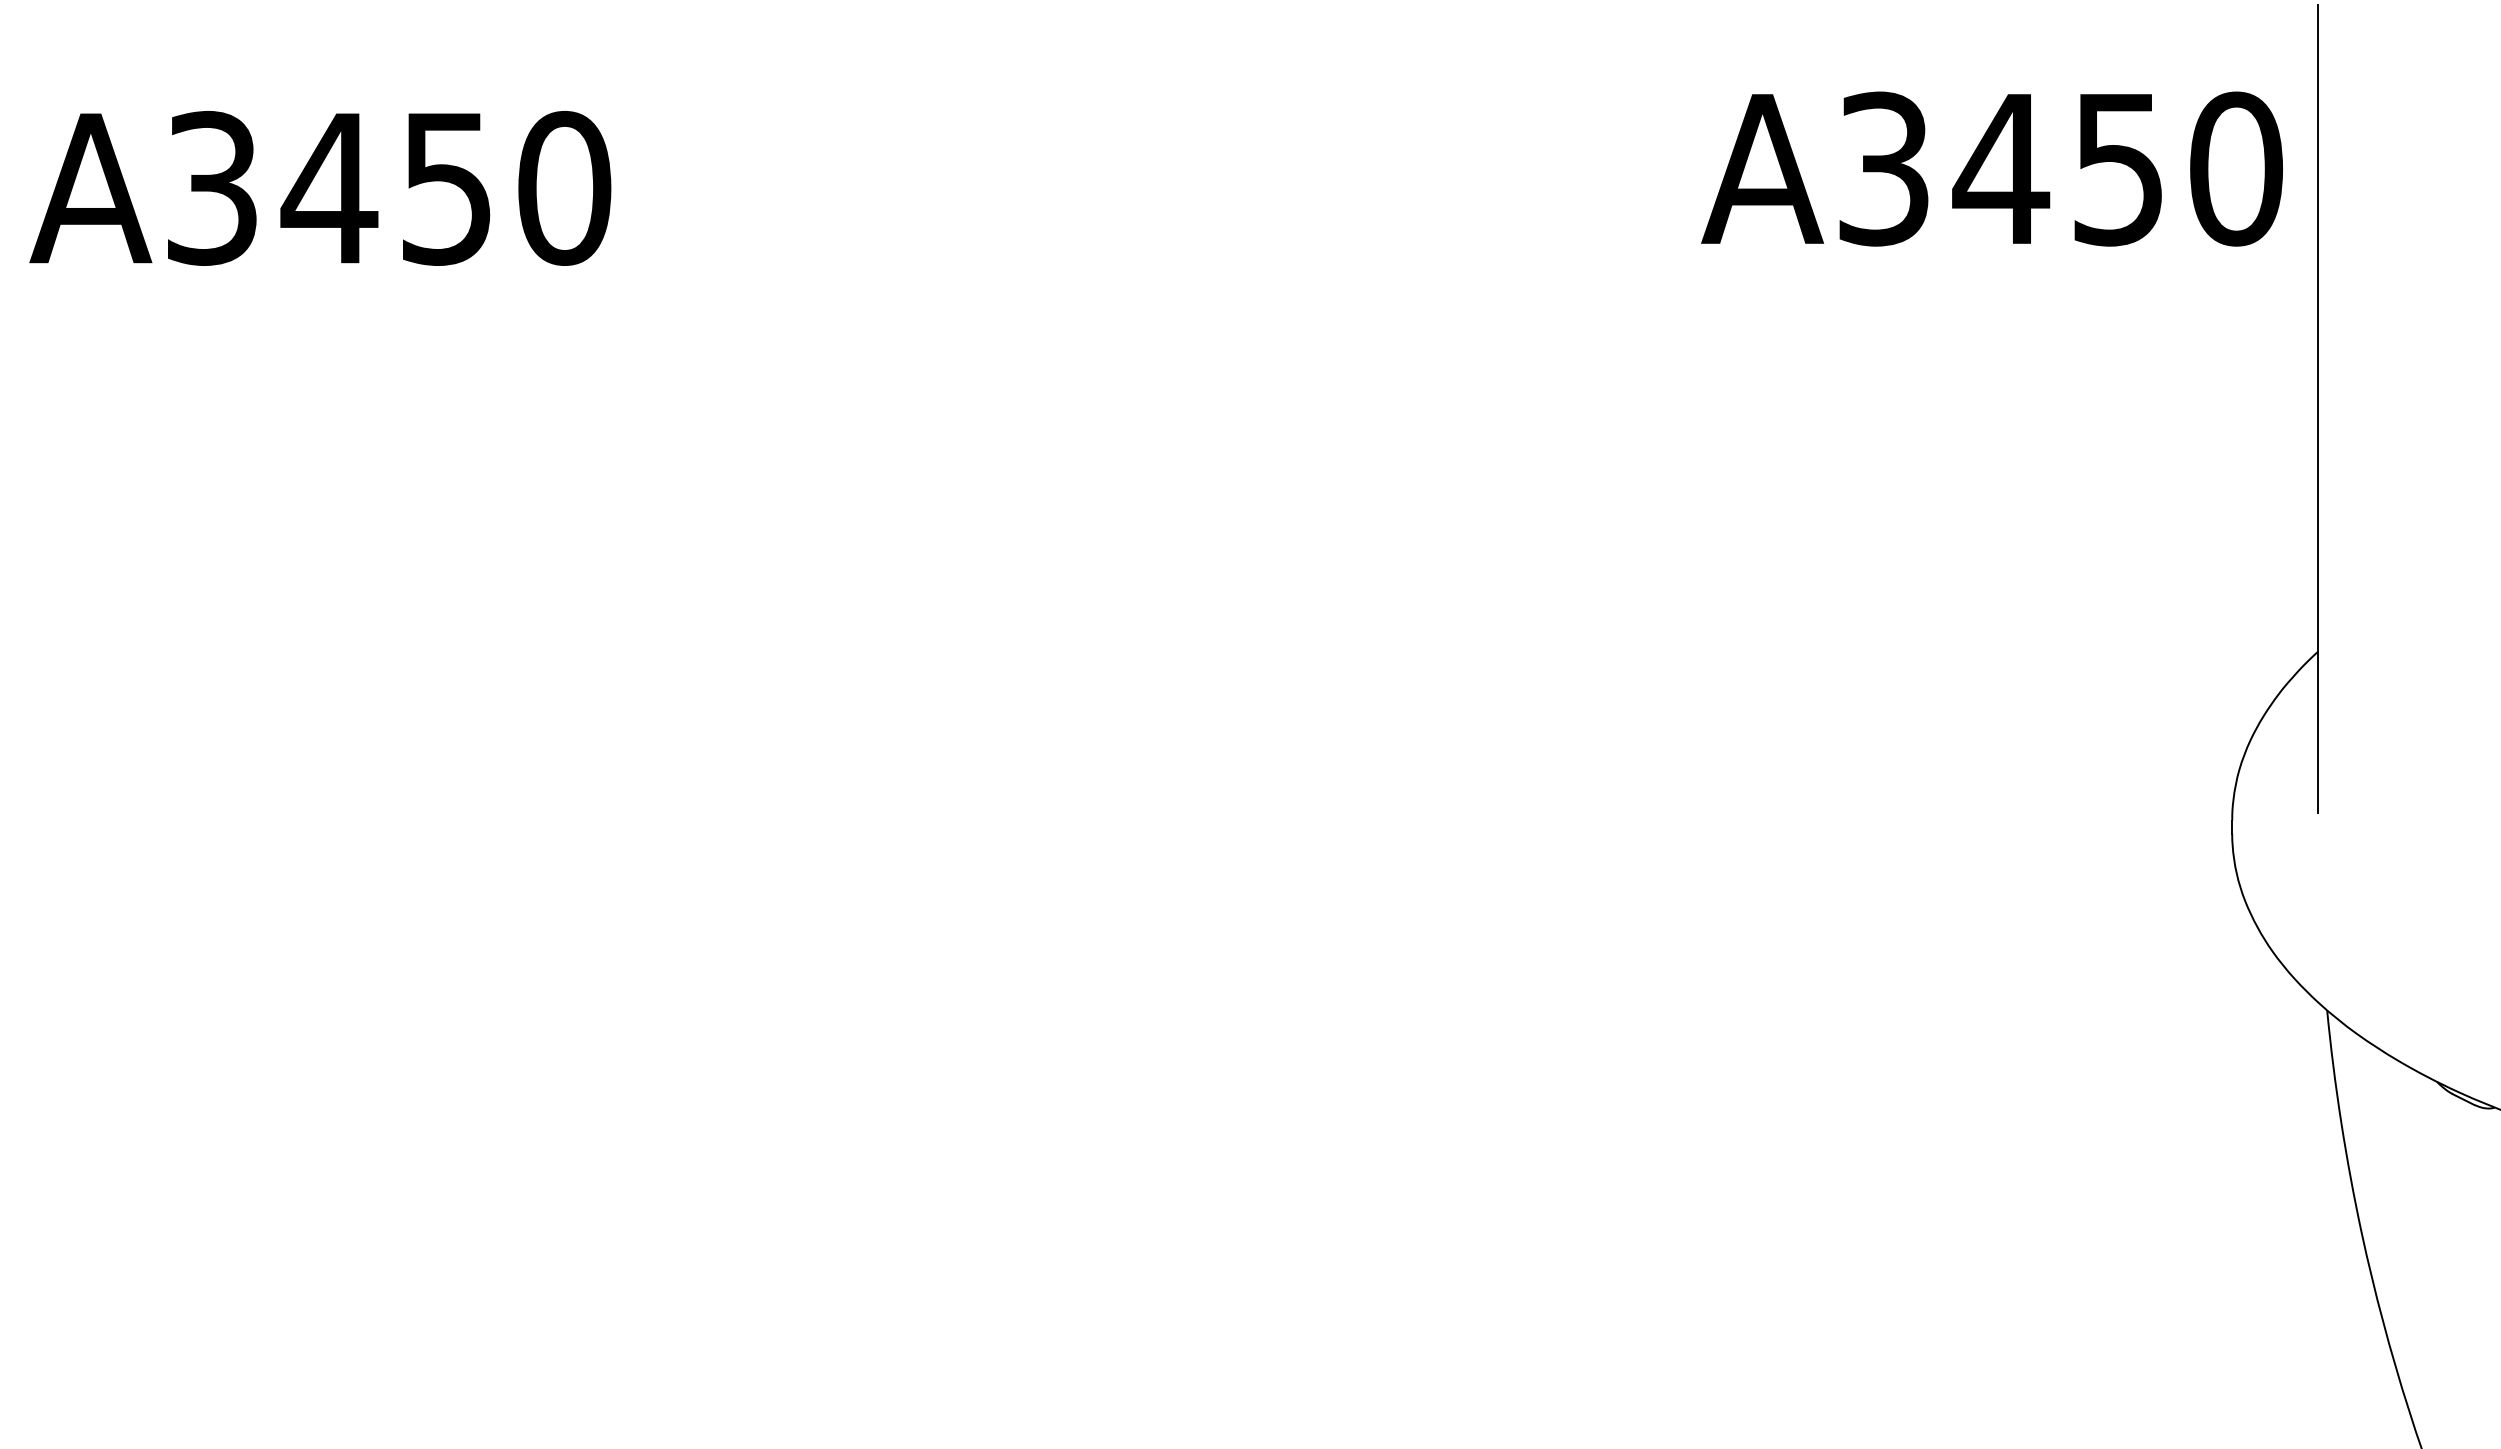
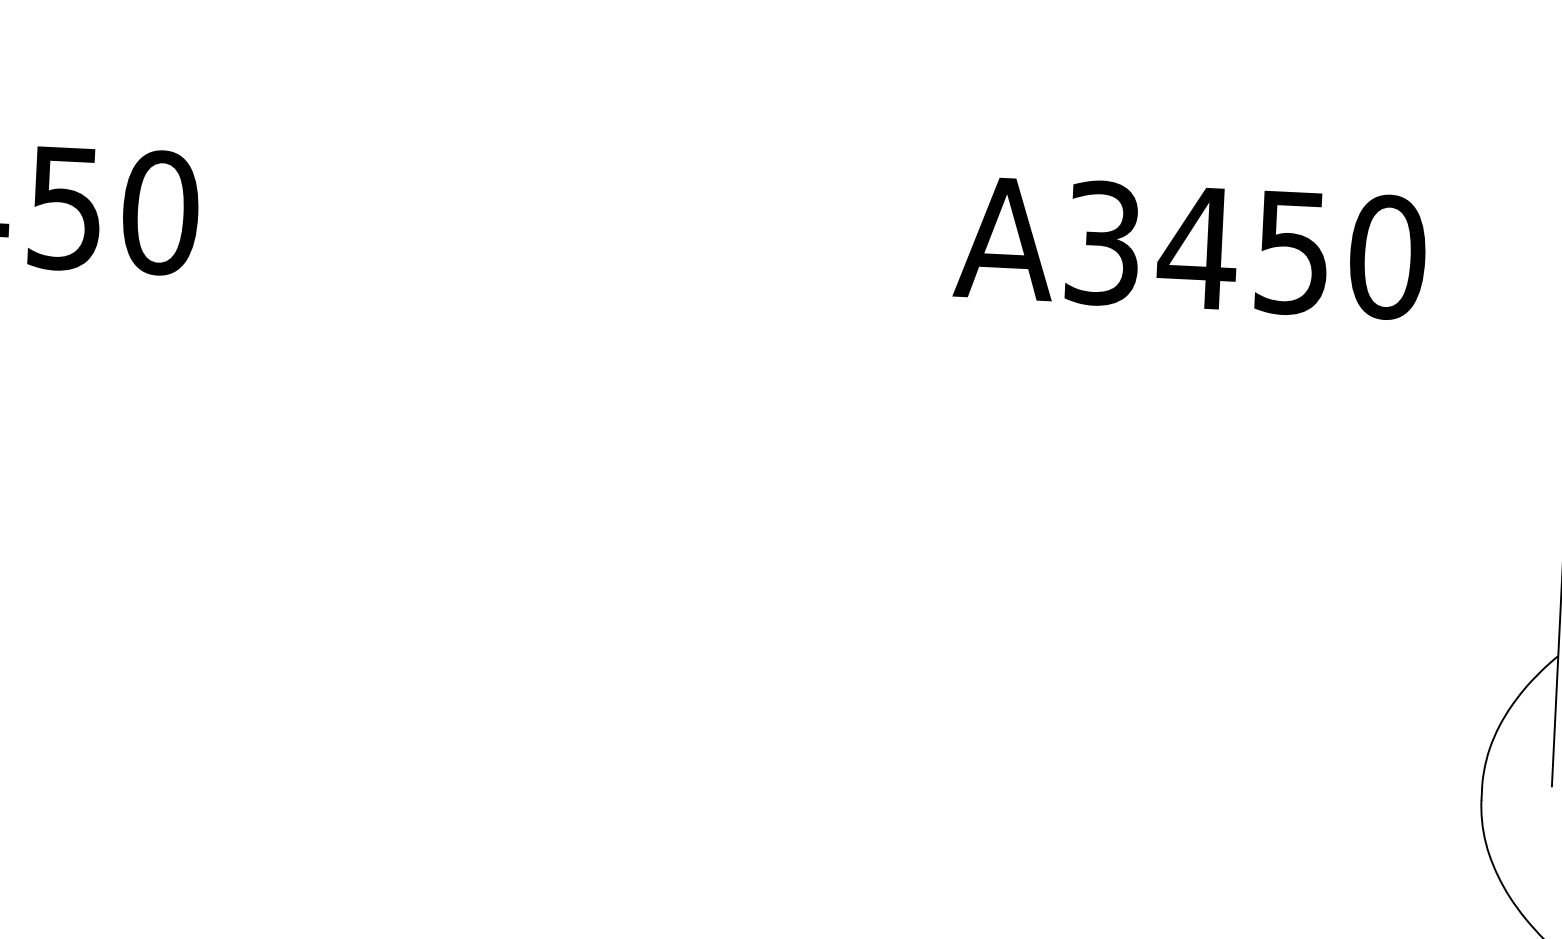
text: (1991, 168) -> (1189, 247), moved

